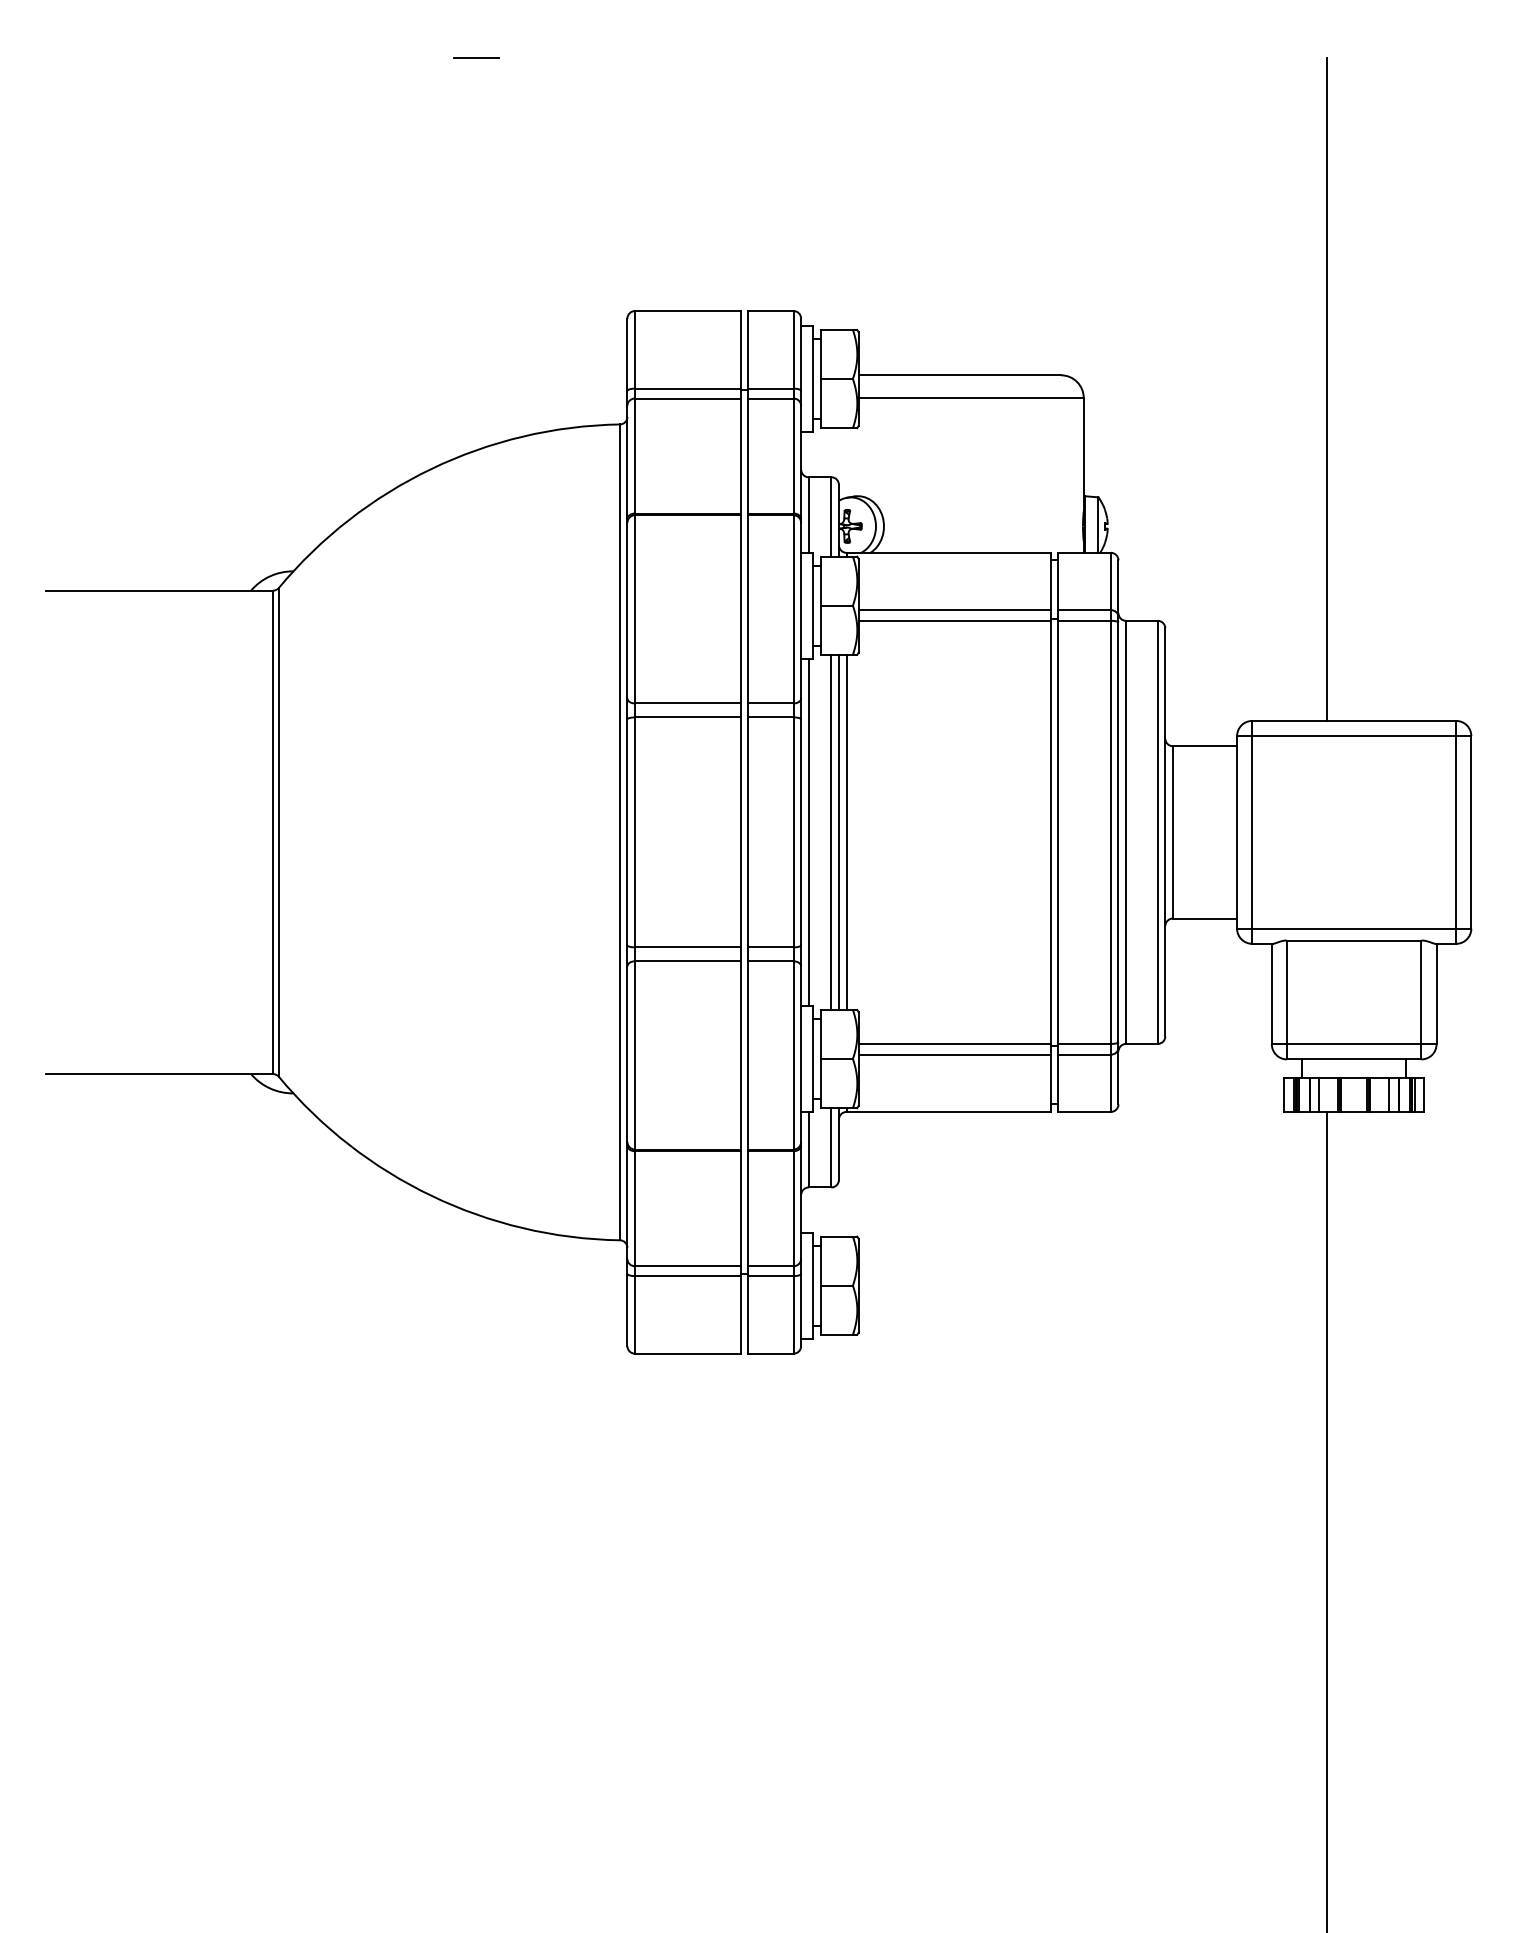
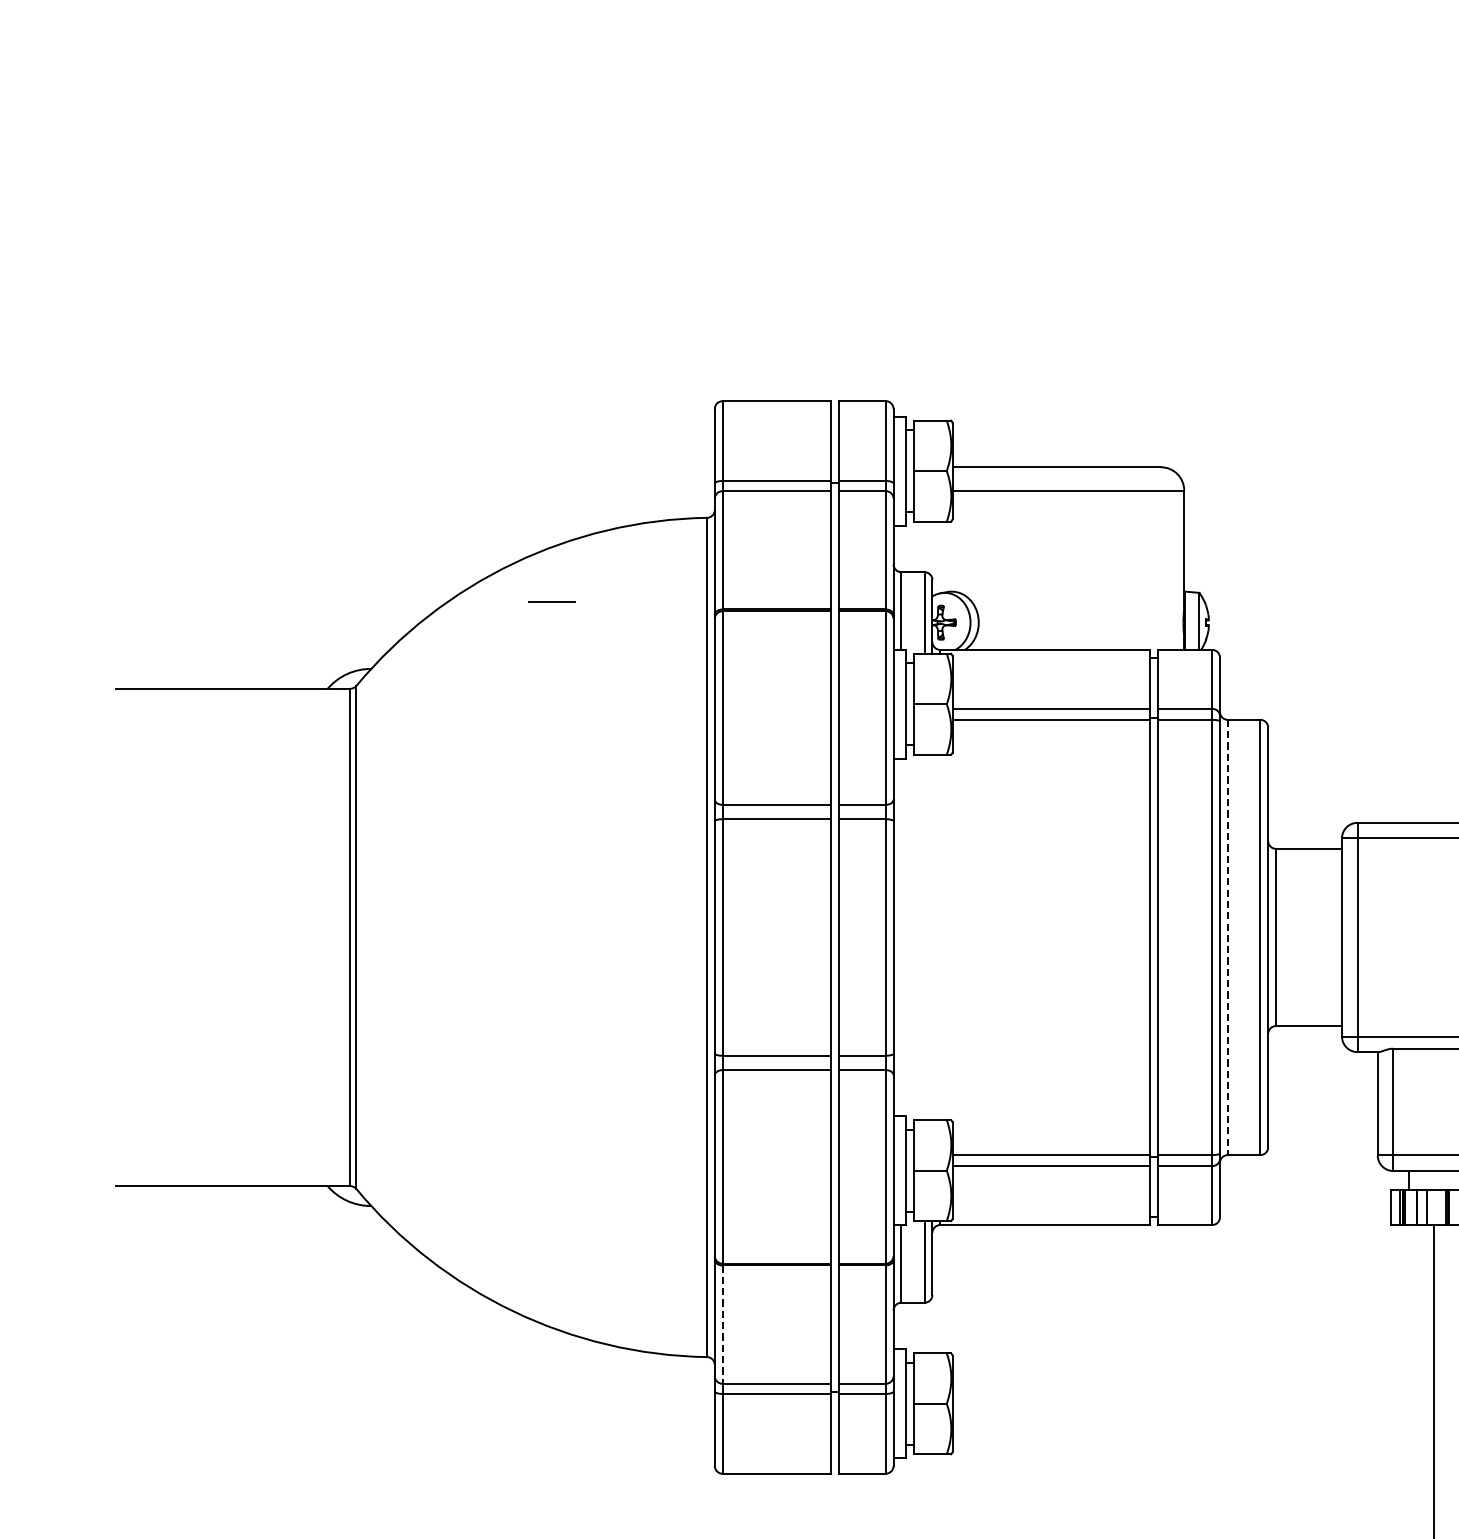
line: (476, 57) -> (552, 601), moved
line: (1326, 388) -> (1433, 480), removed
line: (831, 831) -> (924, 936), removed
line: (838, 831) -> (931, 936), removed
line: (846, 831) -> (940, 936), removed
line: (808, 832) -> (901, 937), removed
line: (1126, 832) -> (1228, 937), solid -> dashed
line: (634, 1209) -> (722, 1325), solid -> dashed

